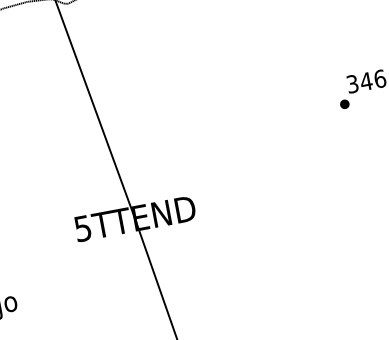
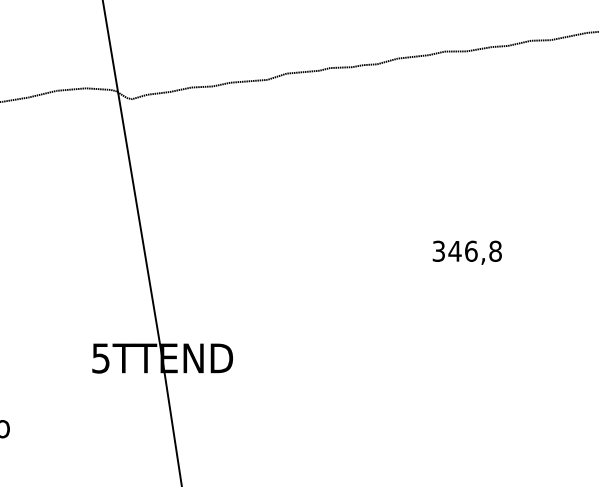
part: (344, 104) -> (425, 272), removed

